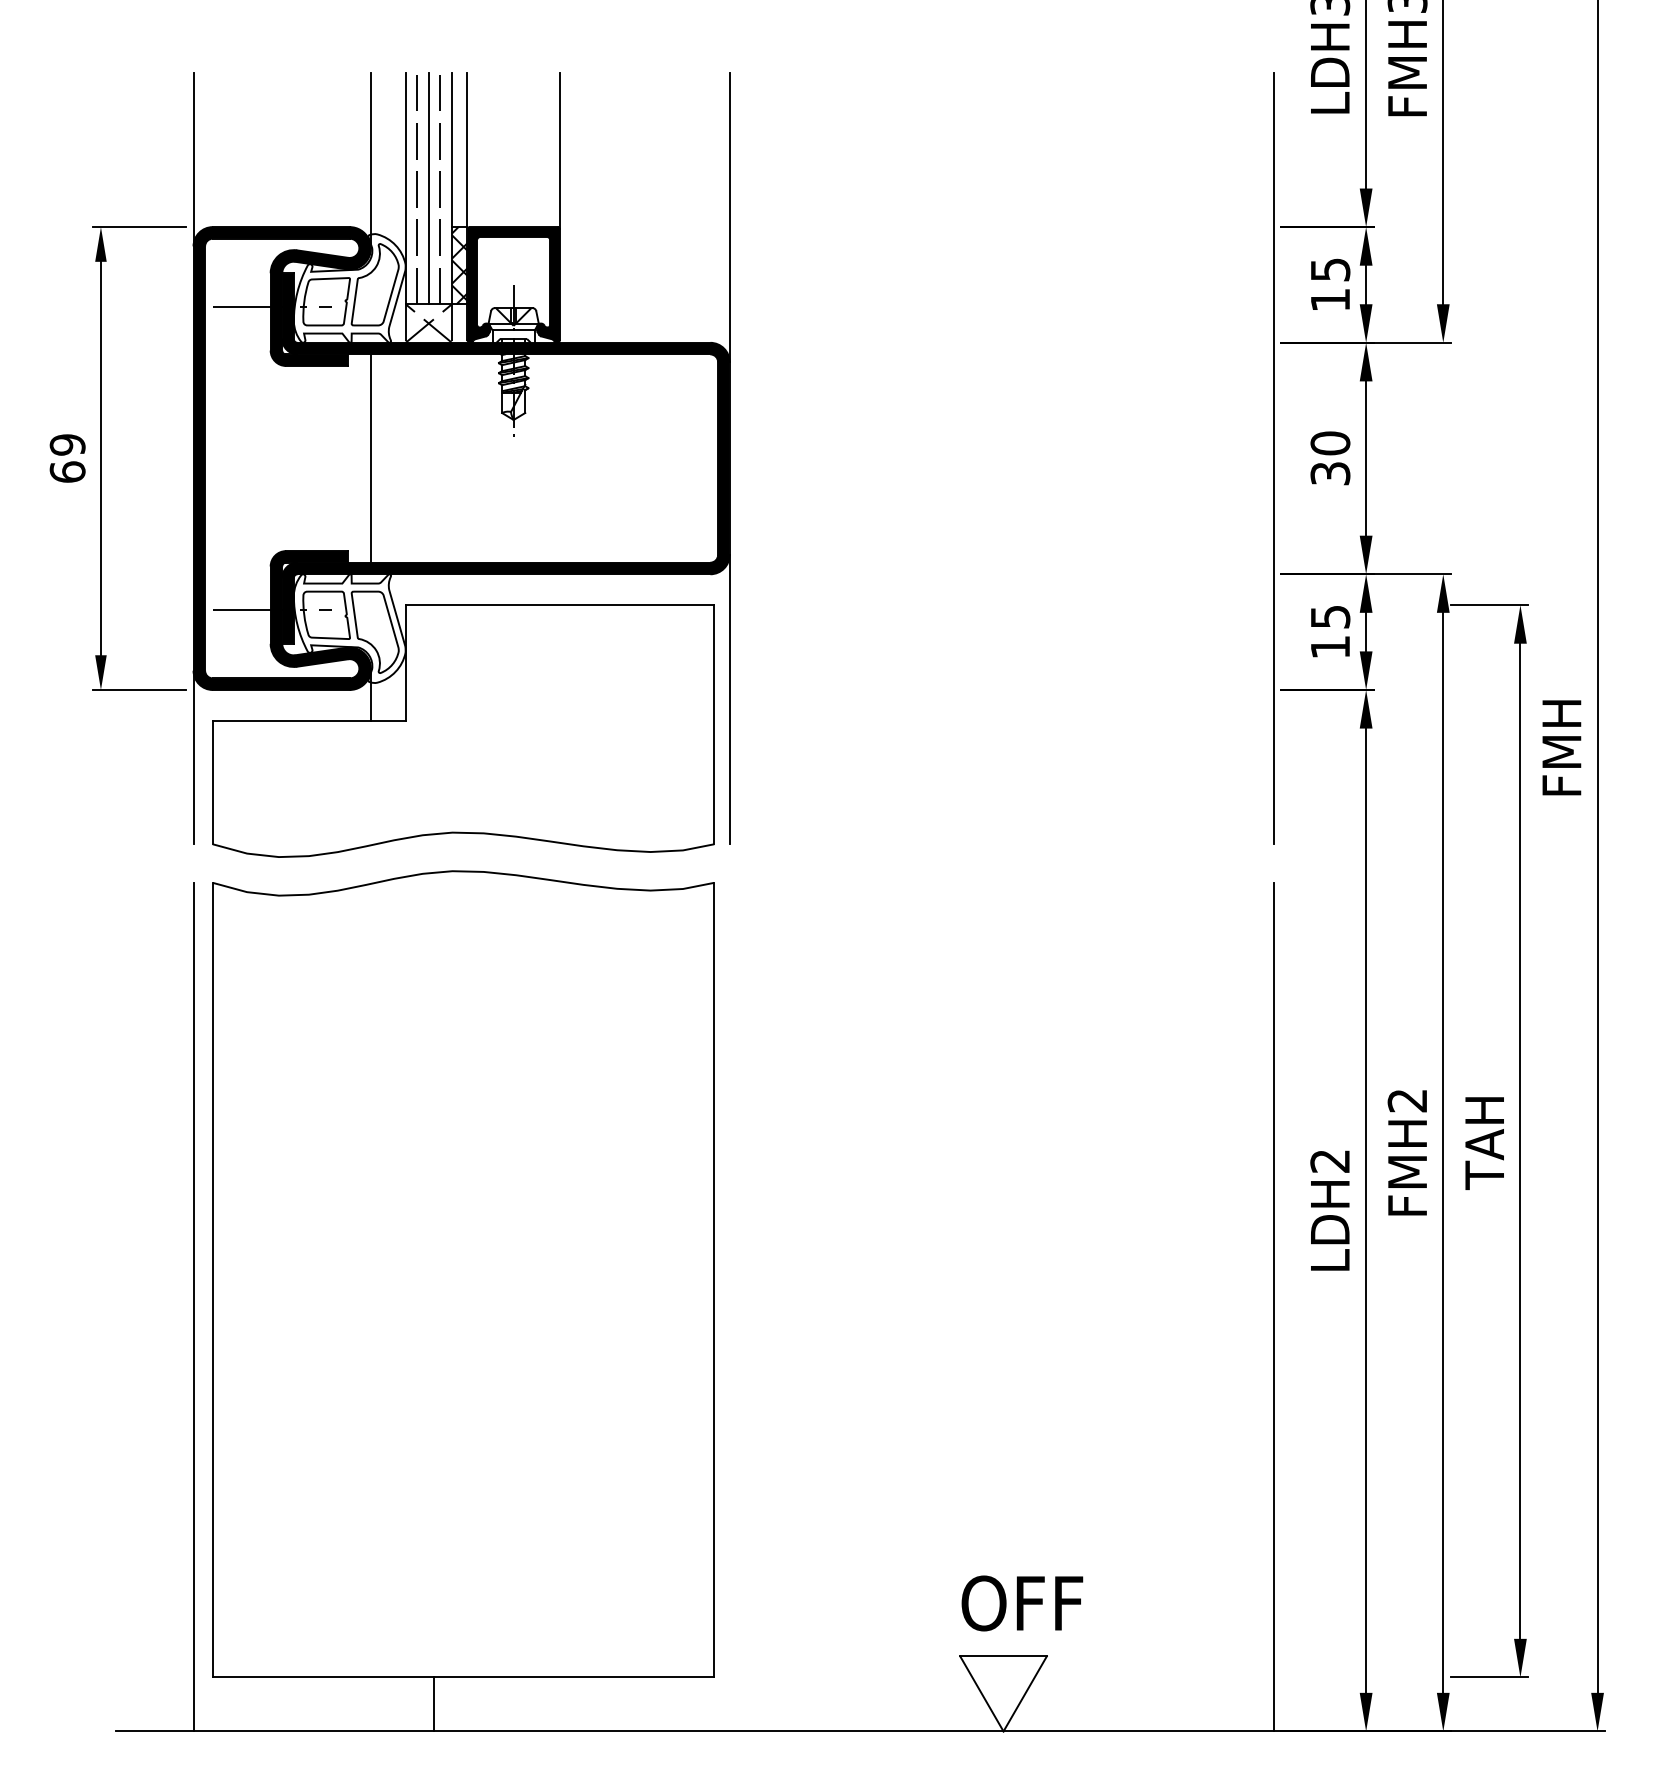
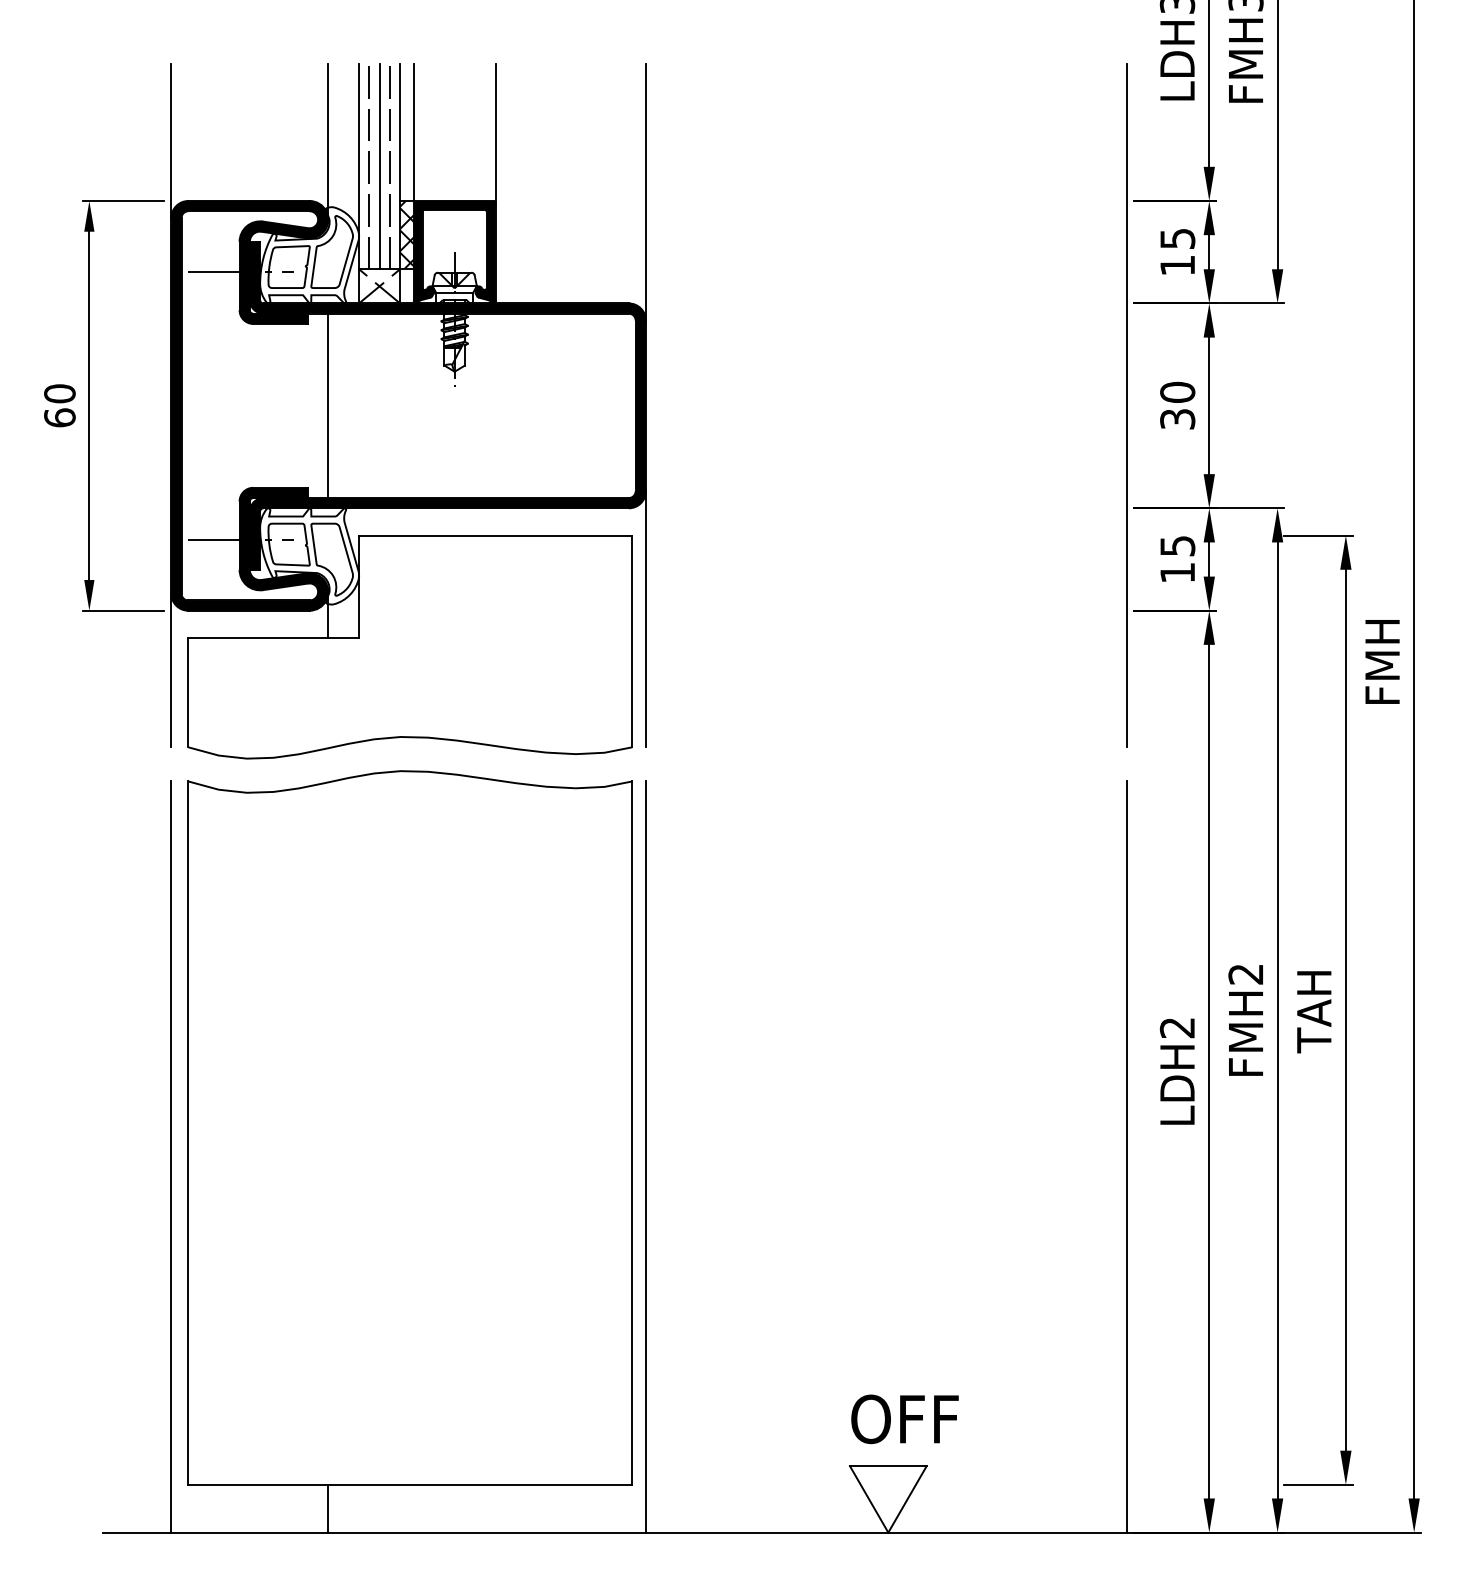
text: (67, 444) -> (59, 393), 69 -> 60
line: (729, 1306) -> (645, 1156), added
line: (433, 1704) -> (327, 1508), moved

